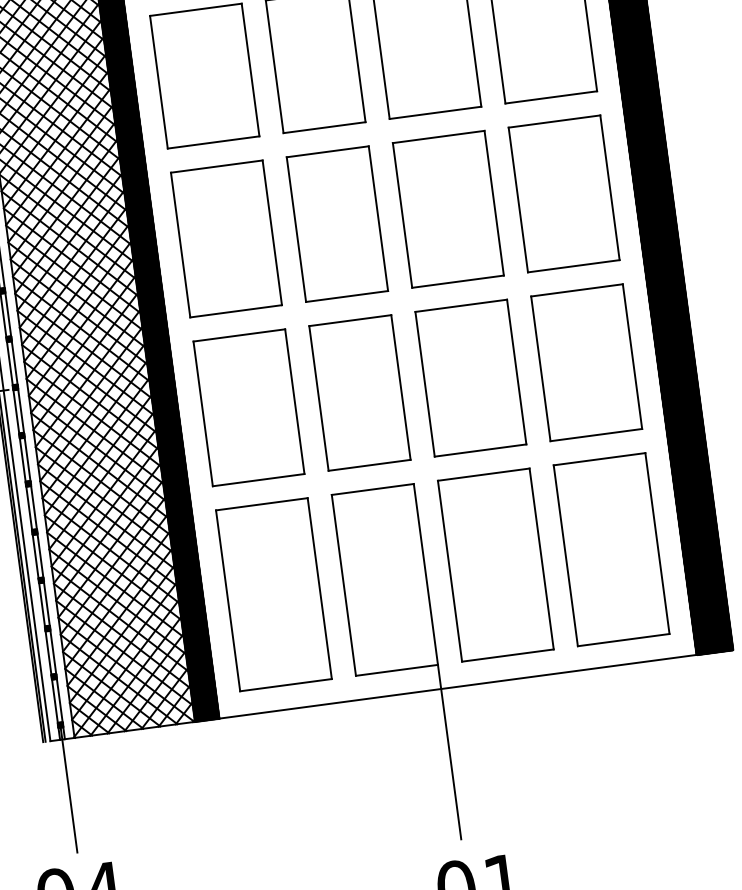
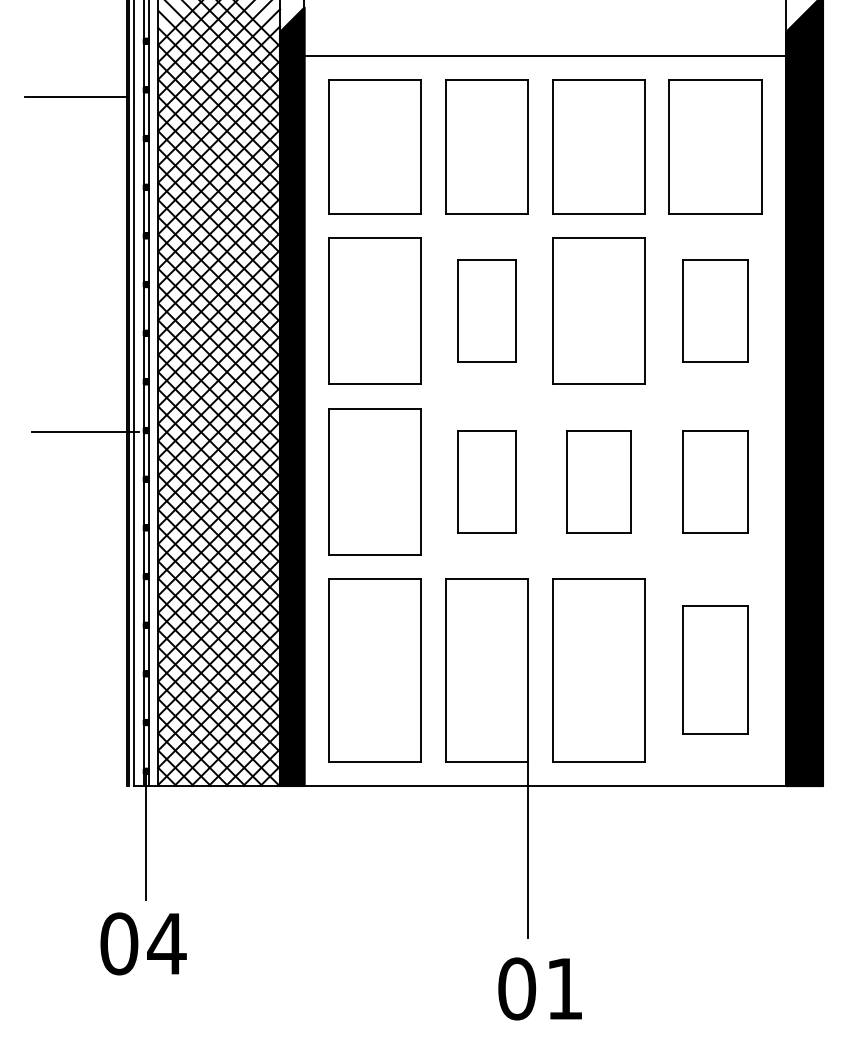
part: (563, 193) -> (715, 310), size x0.7
part: (336, 223) -> (486, 310), size x0.7
part: (586, 362) -> (715, 481), size x0.7
part: (470, 378) -> (598, 481), size x0.7
part: (359, 392) -> (486, 481), size x0.7
part: (611, 549) -> (715, 670), size x0.7

